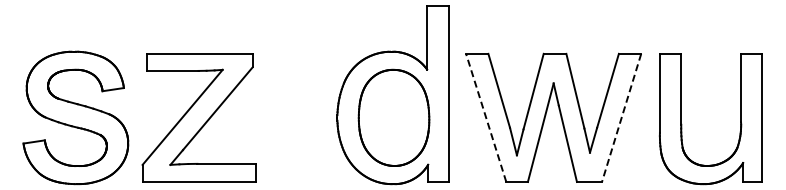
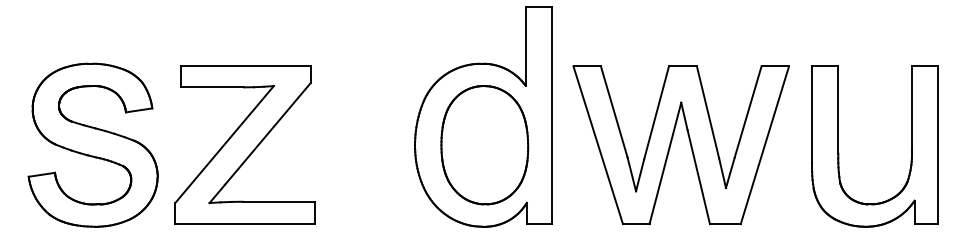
line: (486, 117) -> (598, 144), dashed -> solid
line: (621, 117) -> (764, 144), dashed -> solid

